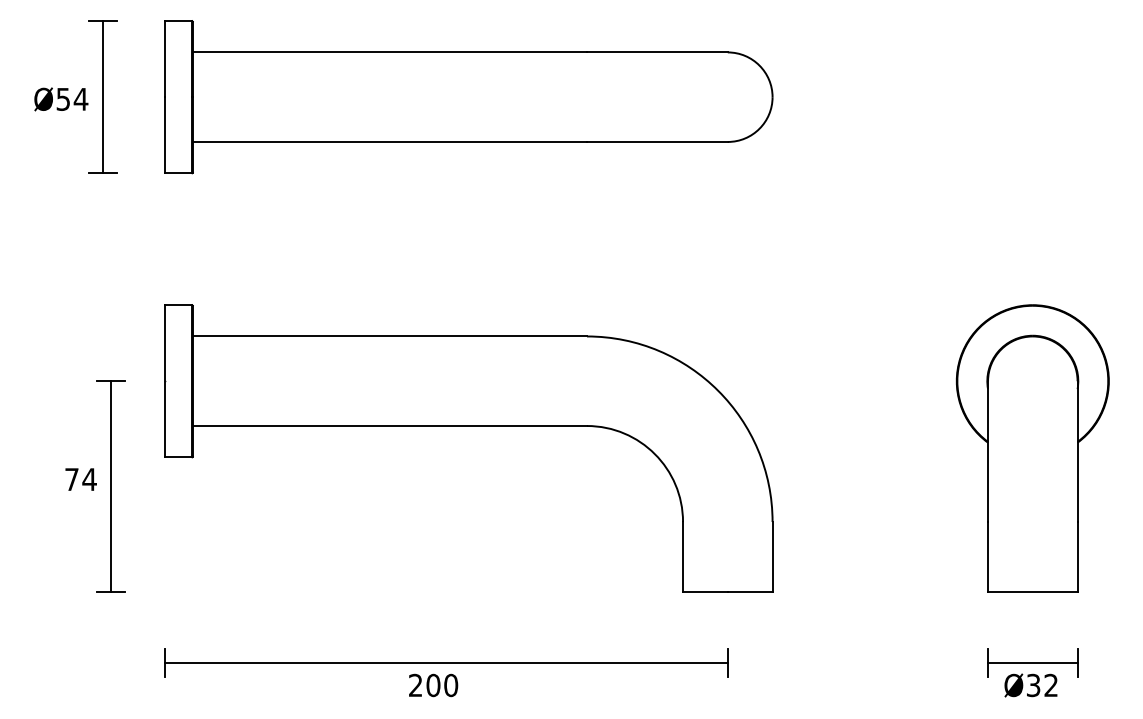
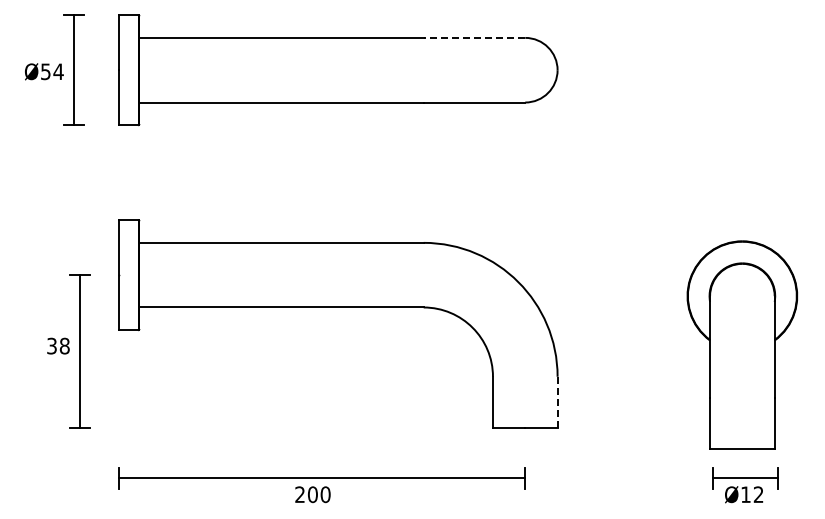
line: (657, 51) -> (474, 37), solid -> dashed
part: (1032, 448) -> (742, 344), moved
text: (80, 478) -> (58, 345), 74 -> 38
line: (772, 556) -> (557, 401), solid -> dashed
text: (1032, 685) -> (745, 494), Ø32 -> Ø12

